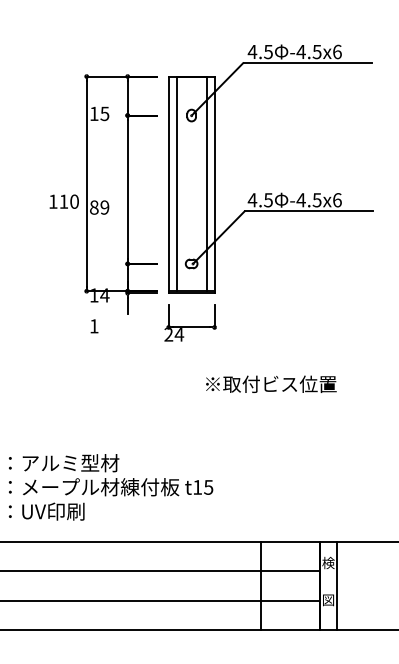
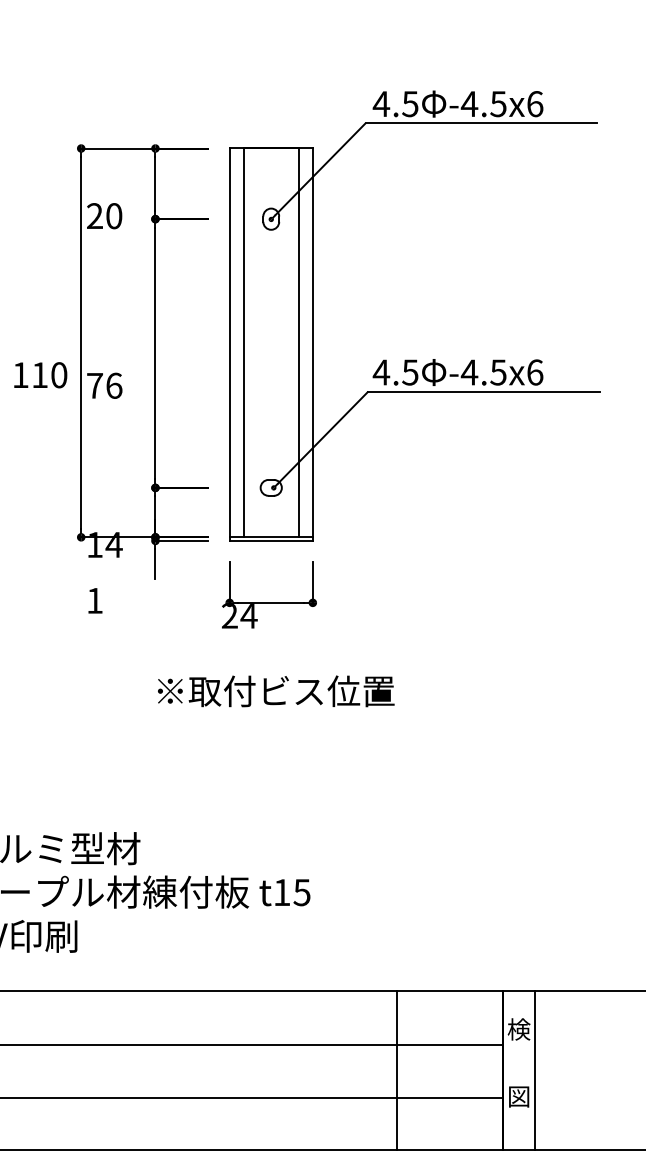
text: (99, 113) -> (104, 215), 15 -> 20
text: (99, 207) -> (104, 385), 89 -> 76
text: (271, 383) -> (276, 689), moved

